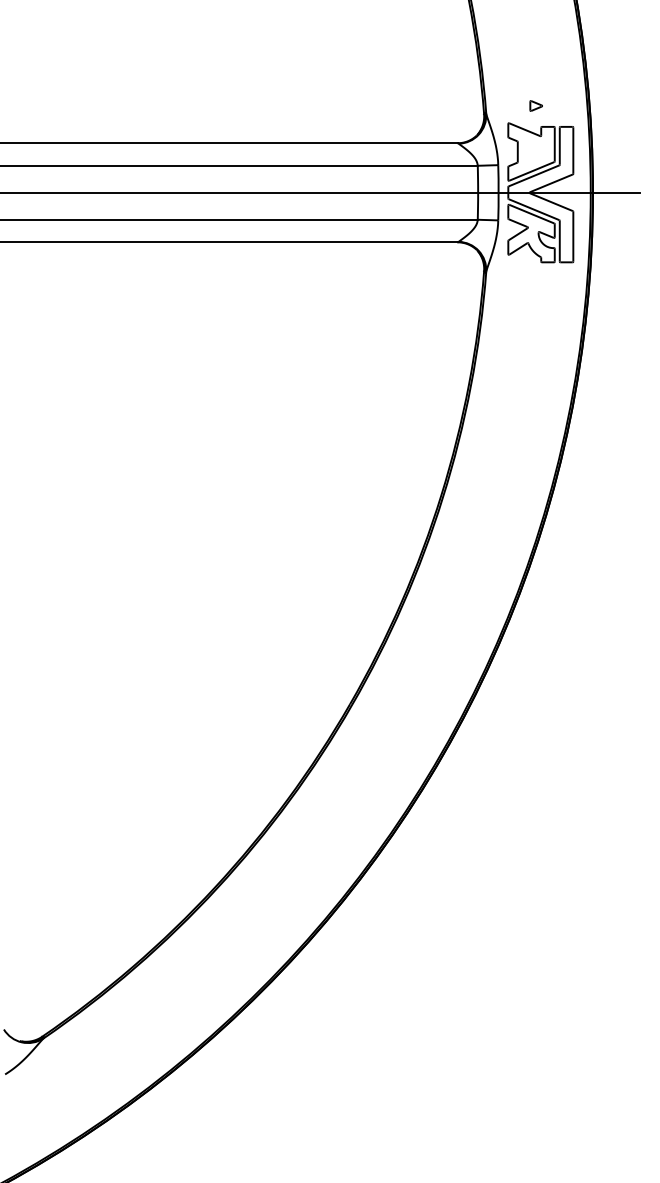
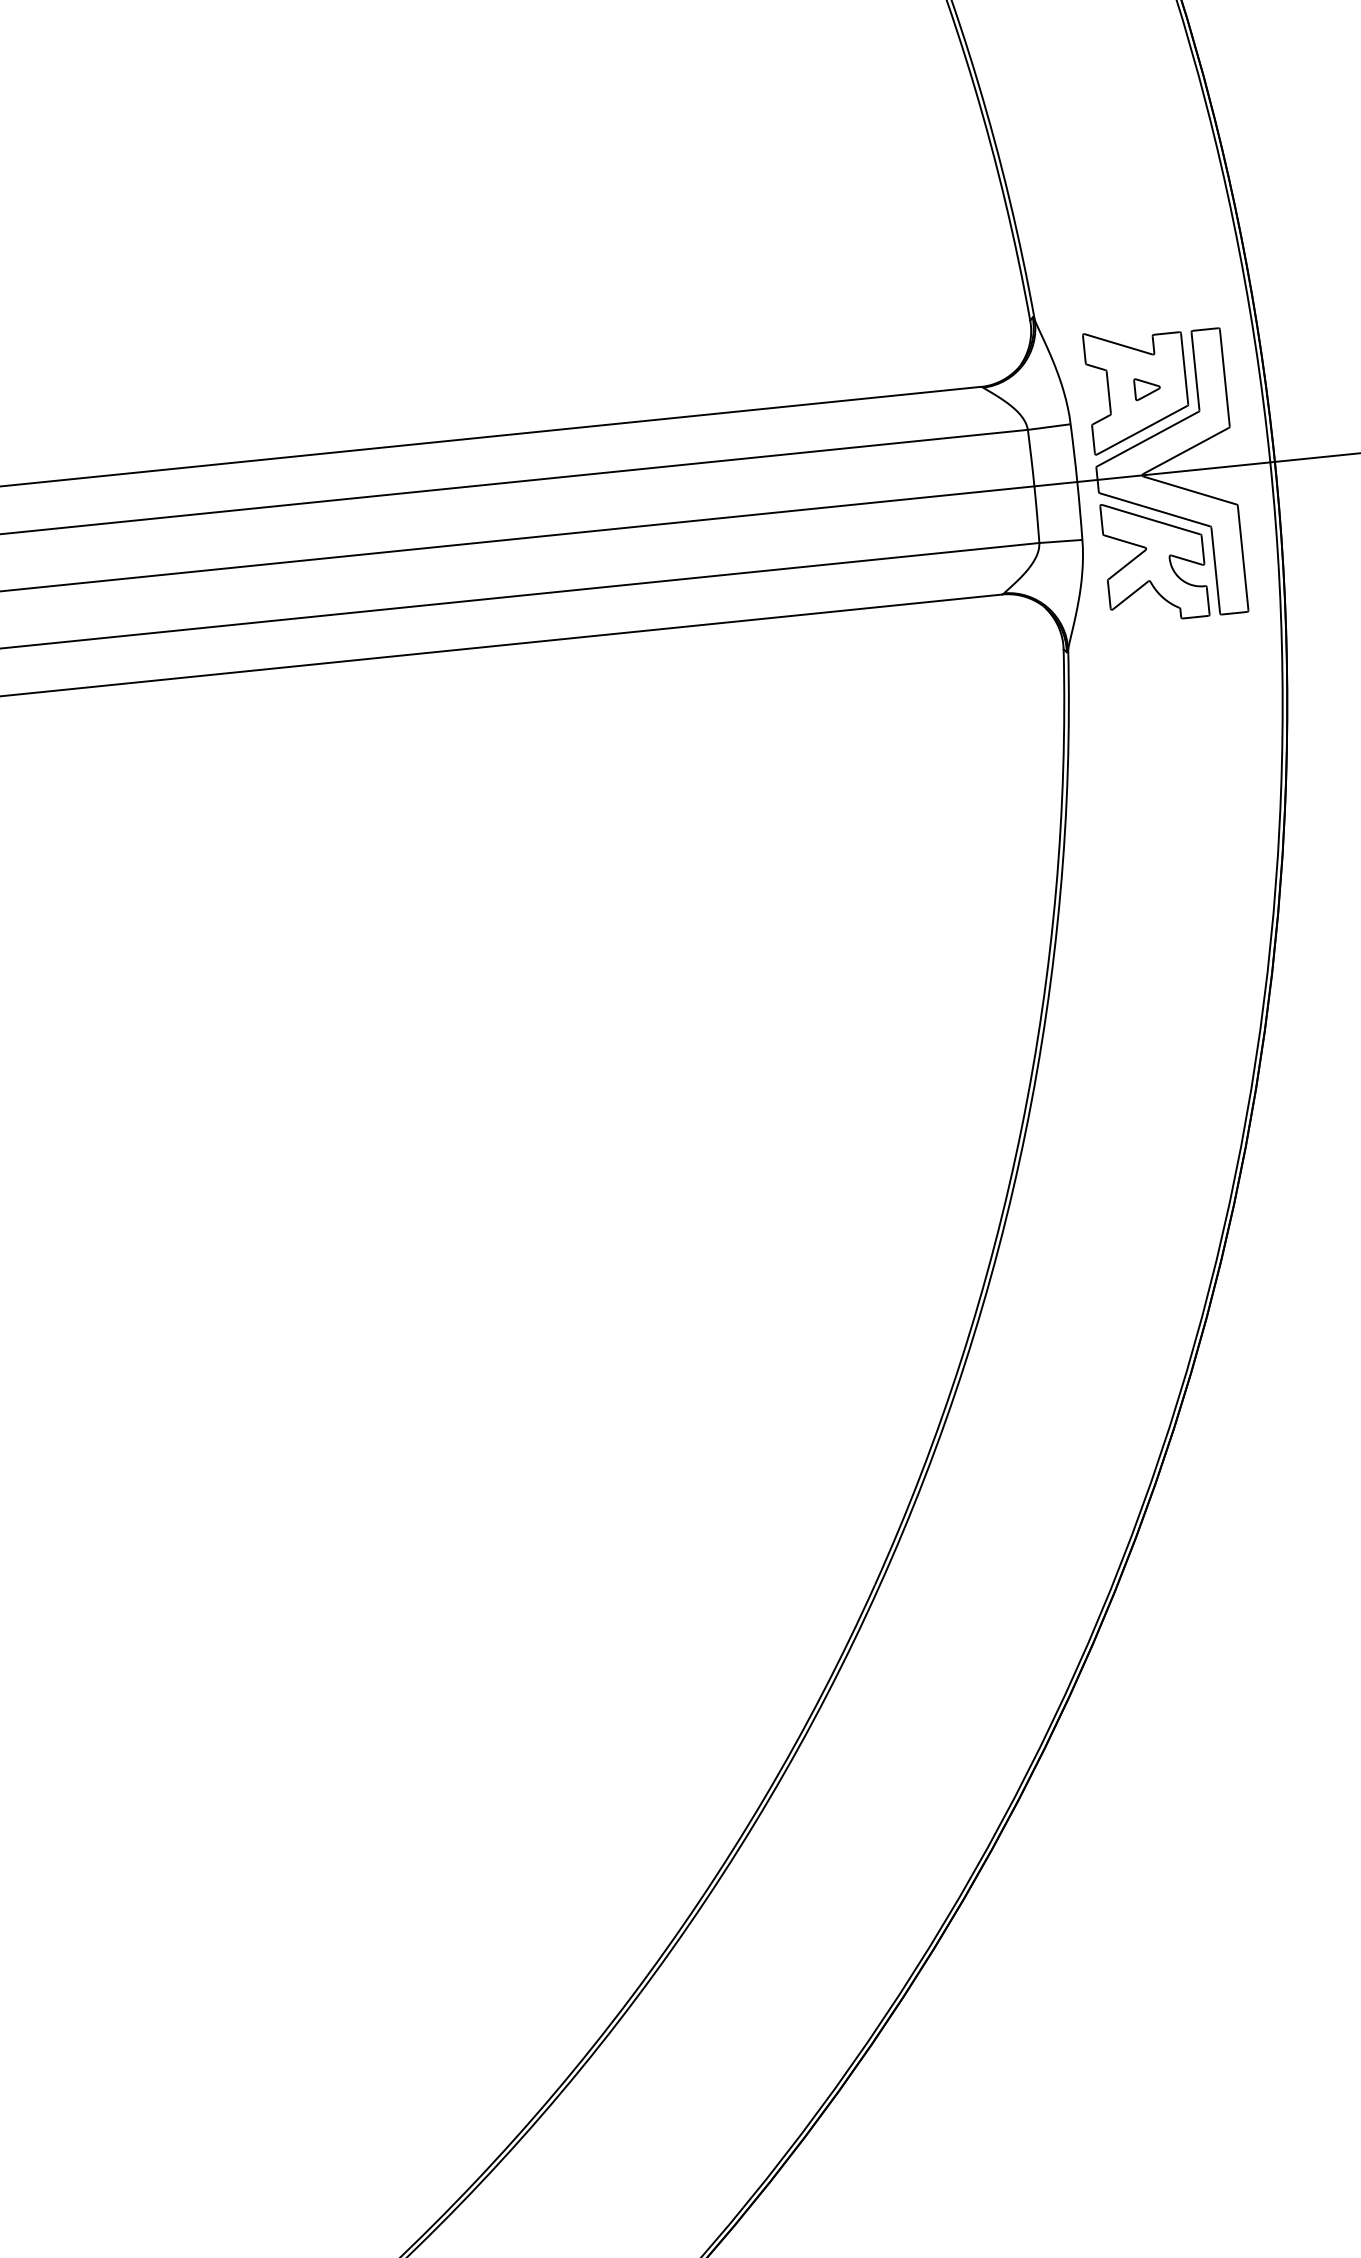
part: (535, 105) -> (1145, 387), moved

